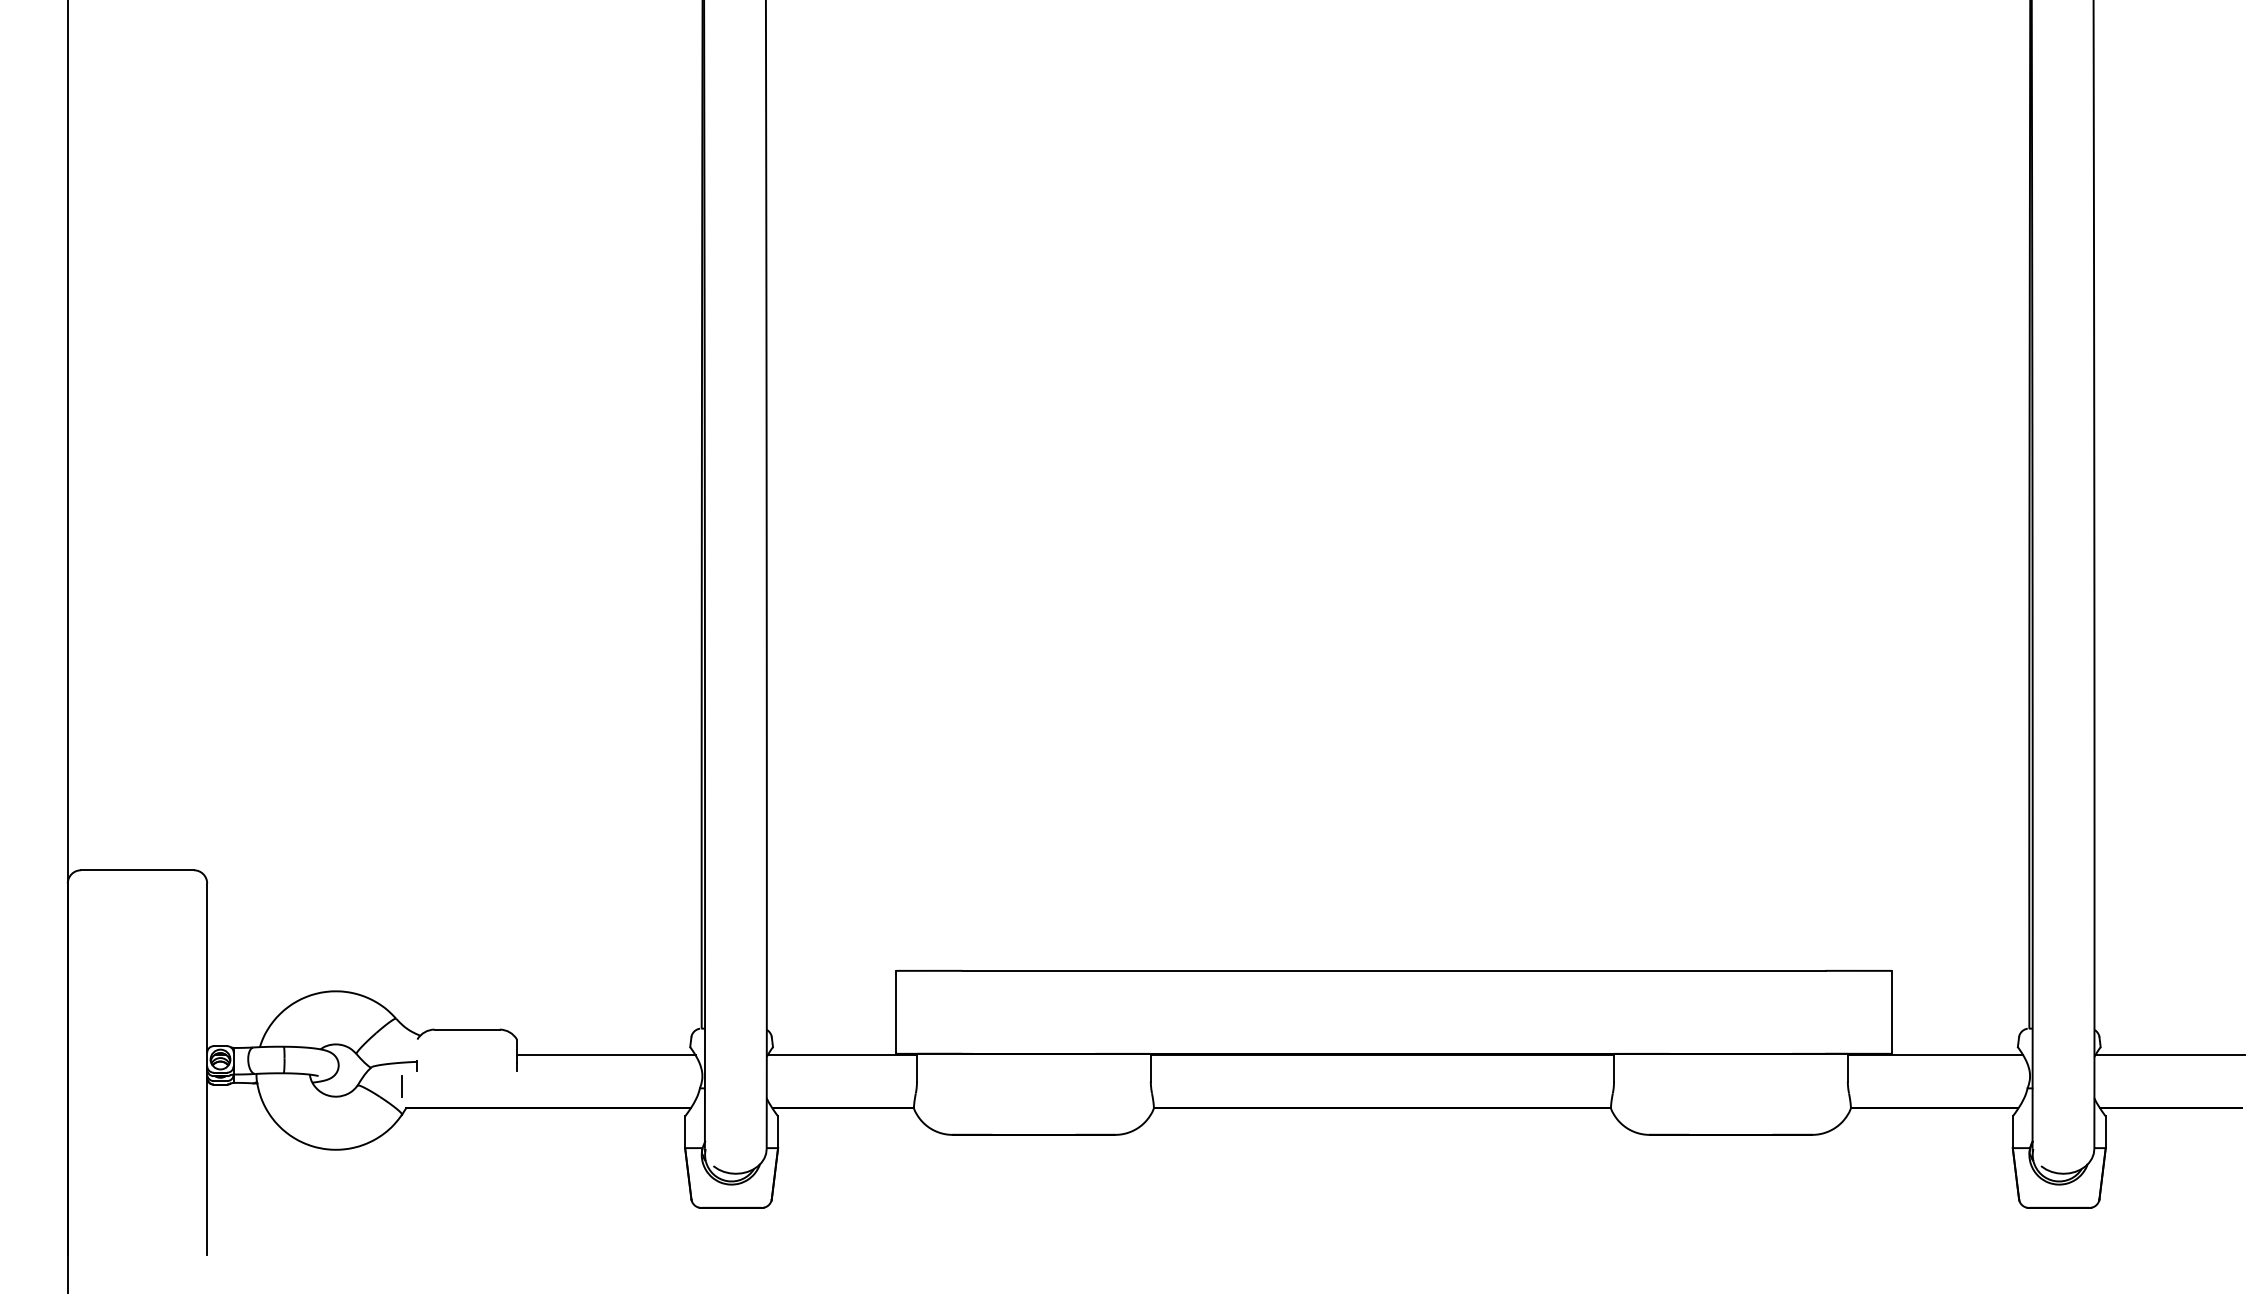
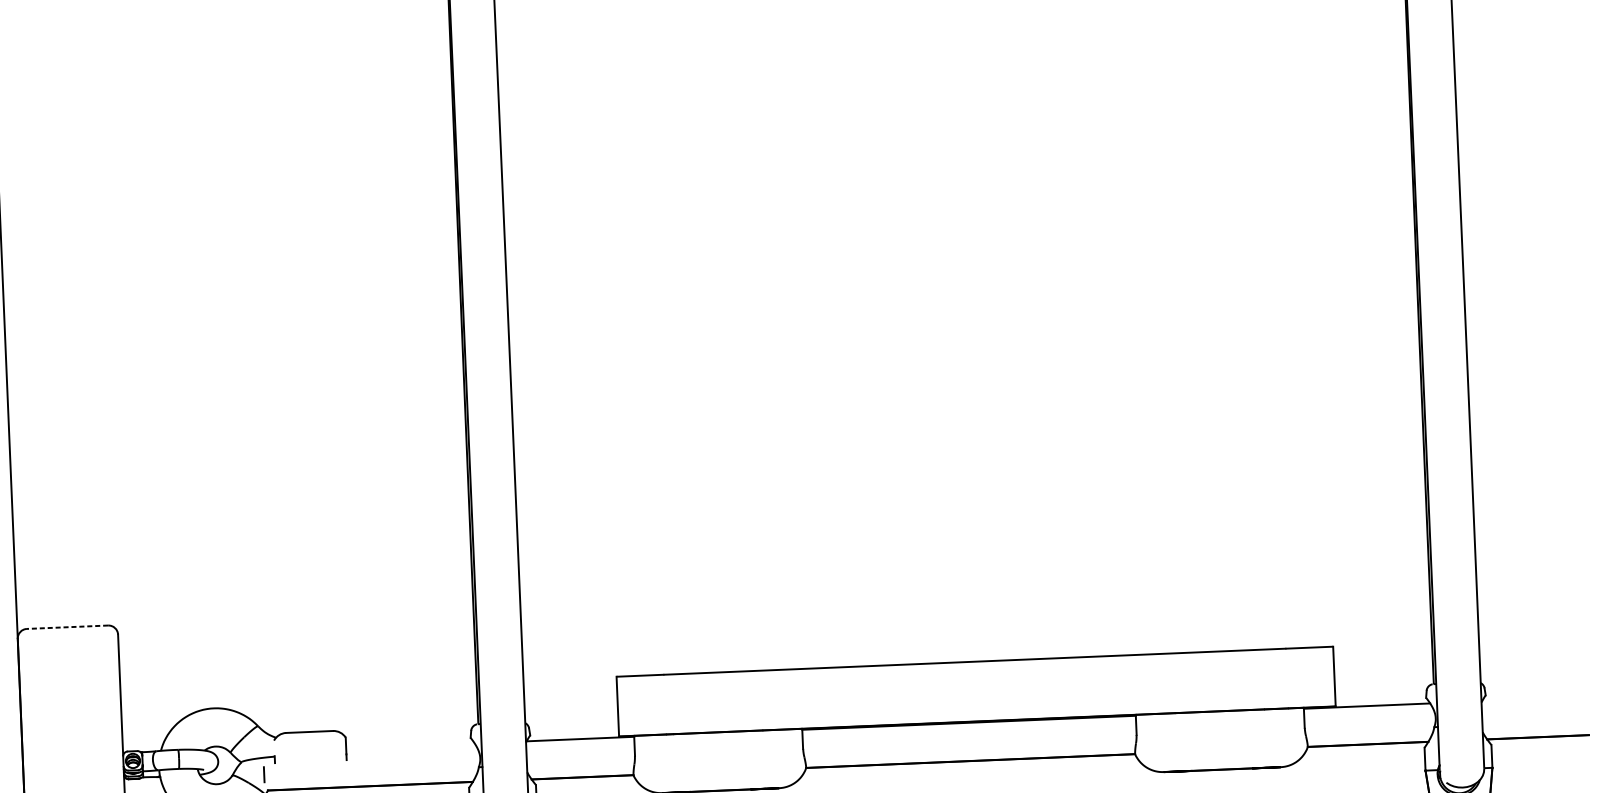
line: (137, 870) -> (67, 627), solid -> dashed
line: (605, 1055) -> (409, 746), removed
line: (2169, 1055) -> (1535, 699), removed

